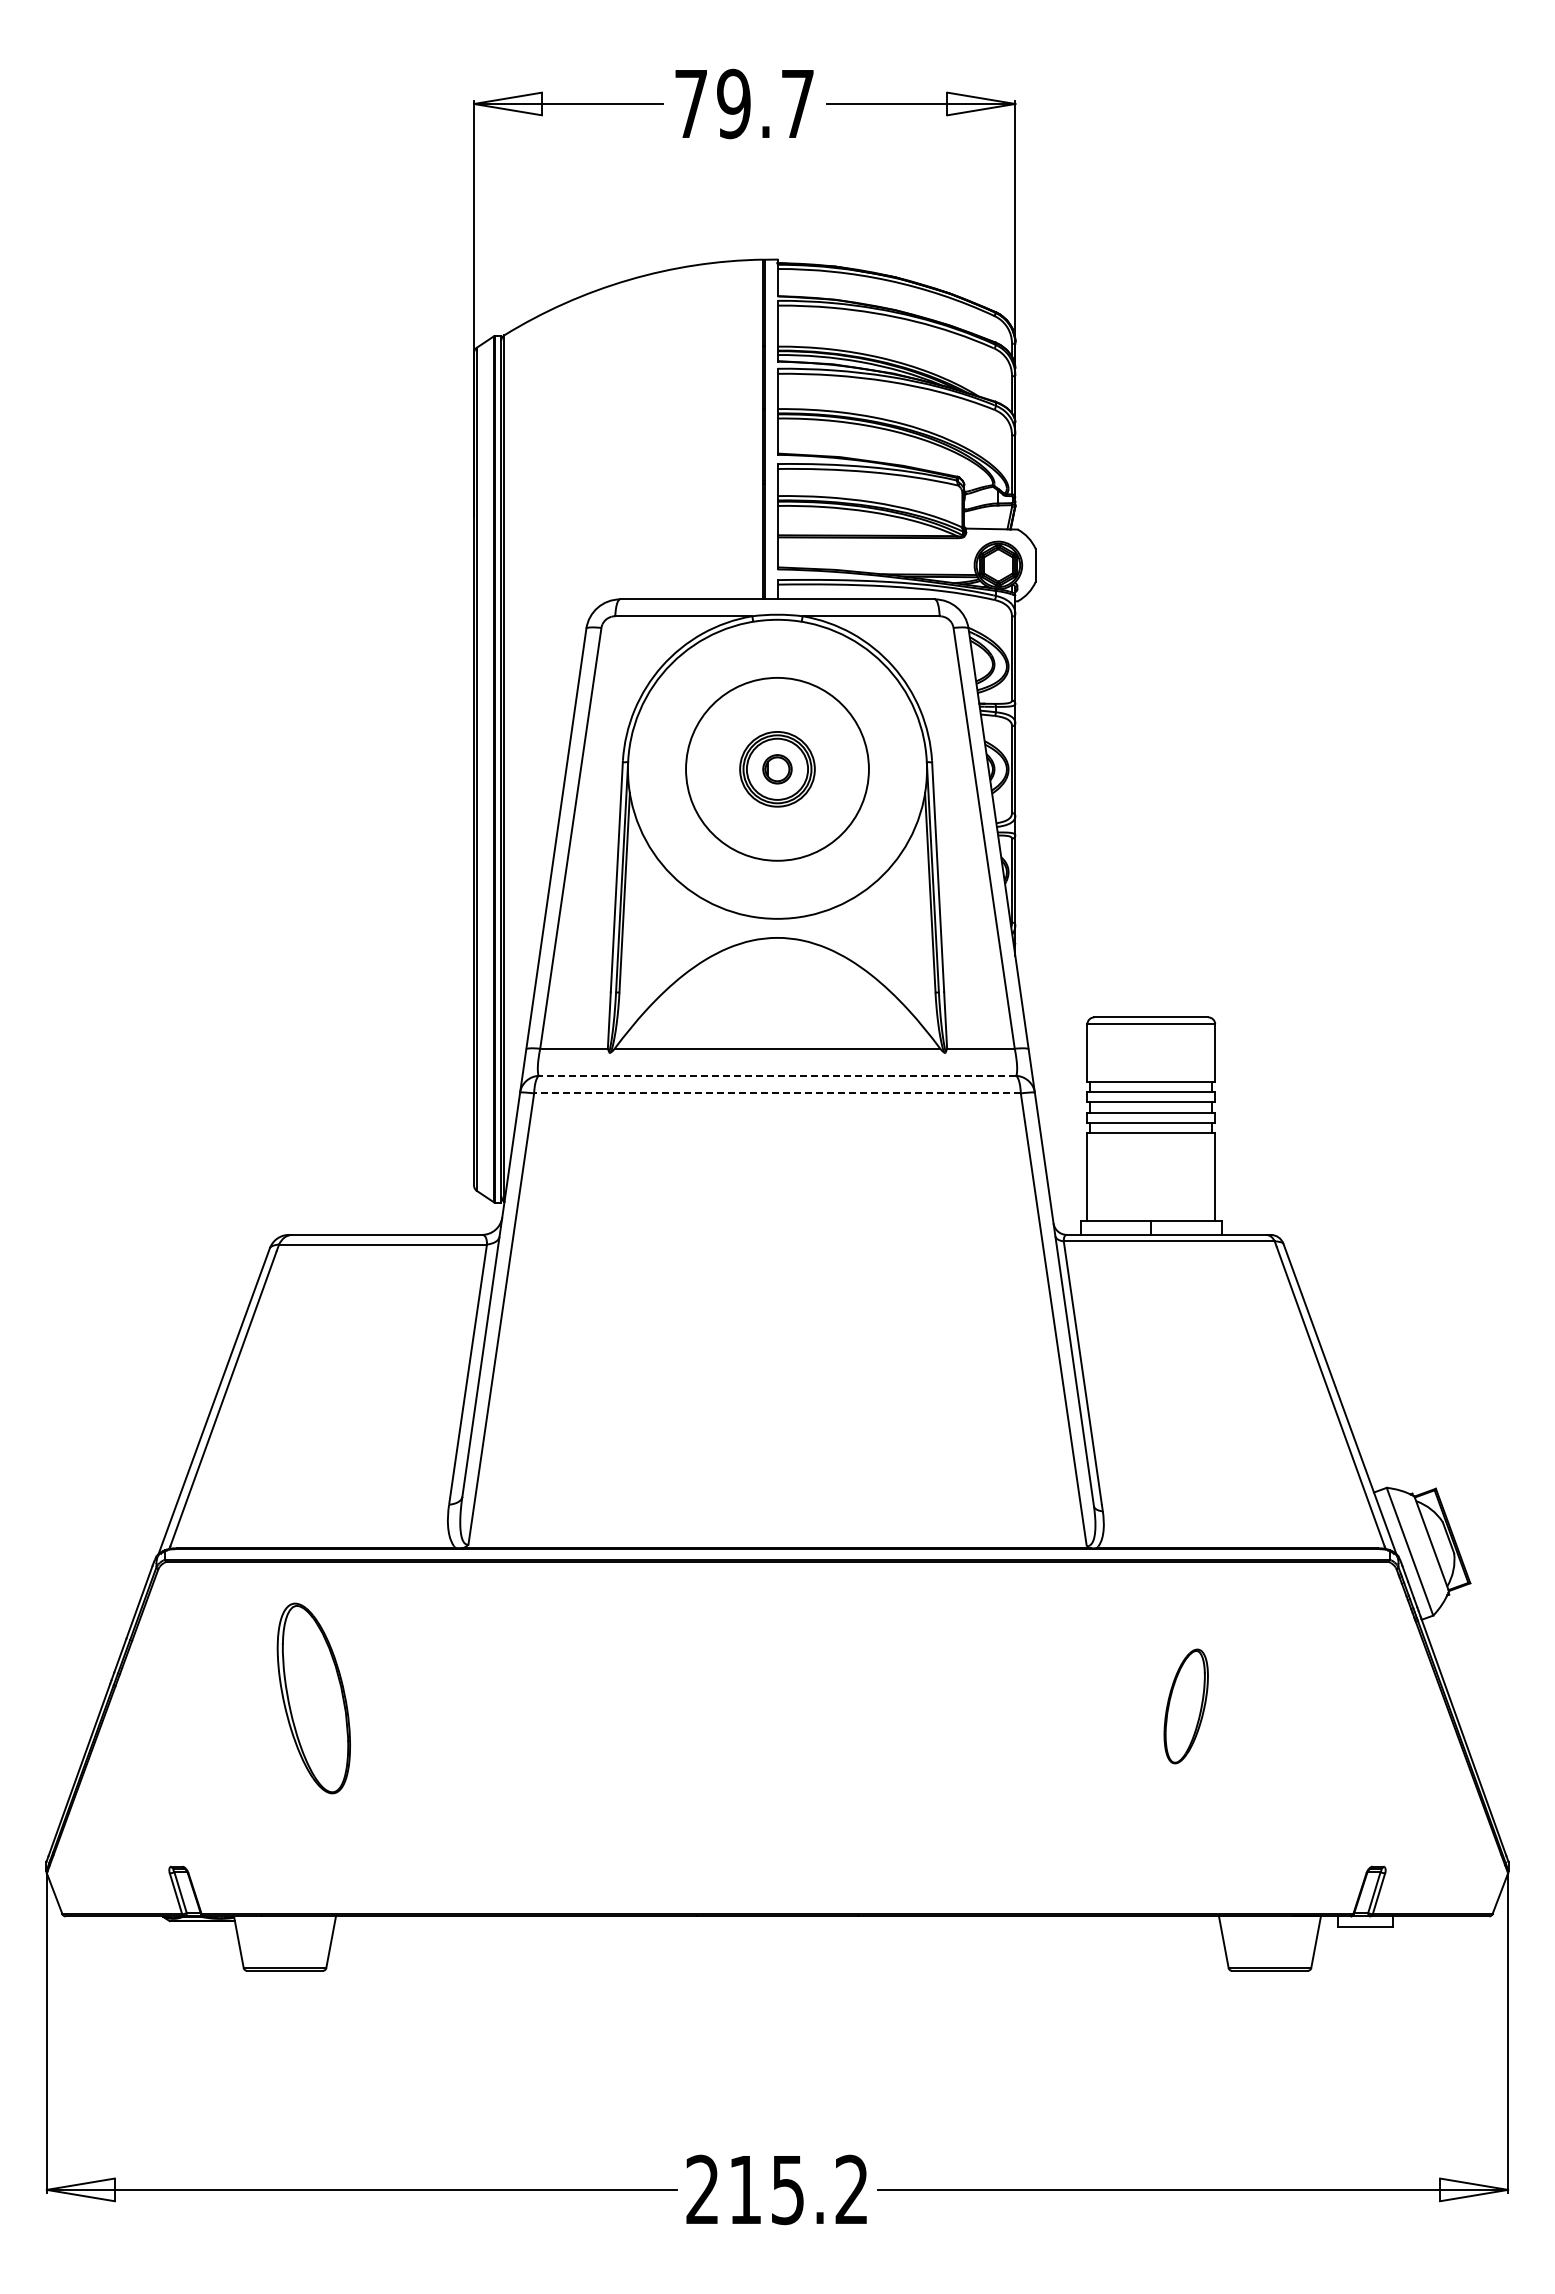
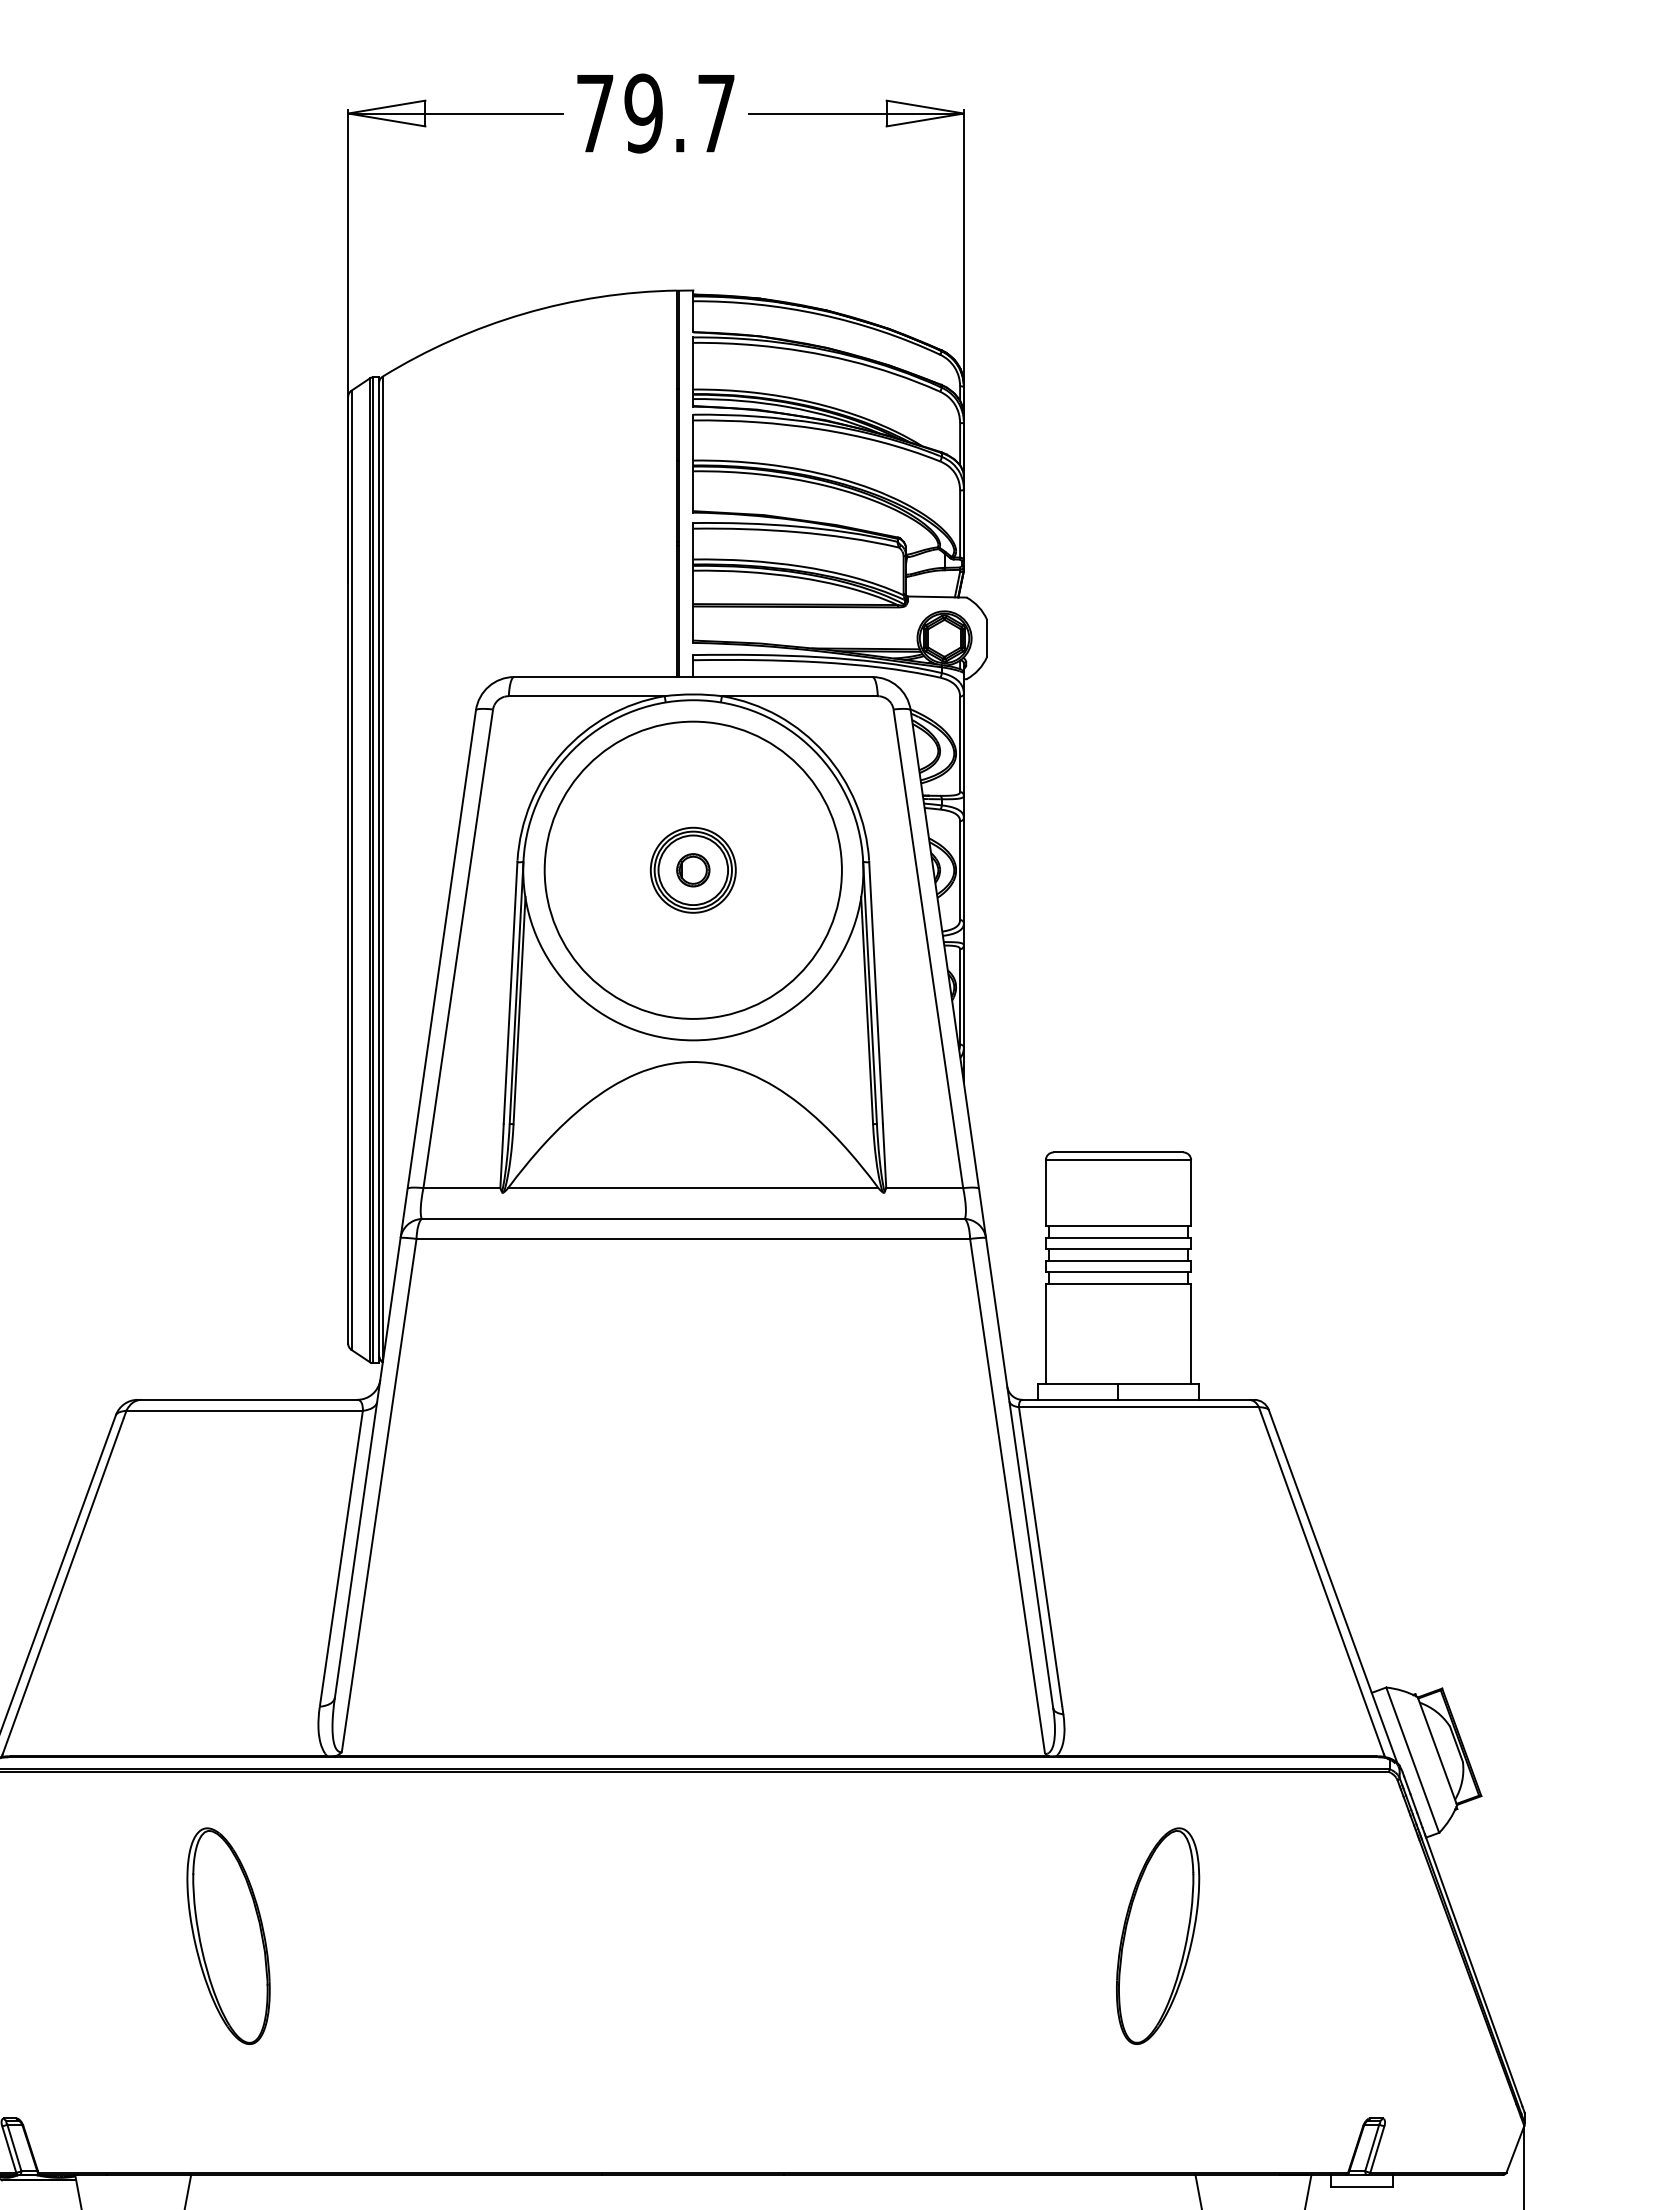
circle: (777, 769) -> (693, 870), size x1.43
line: (777, 1075) -> (693, 1218), dashed -> solid
line: (777, 1093) -> (693, 1239), dashed -> solid
part: (313, 1698) -> (228, 1936), moved
part: (1186, 1706) -> (1158, 1936), size x1.67

